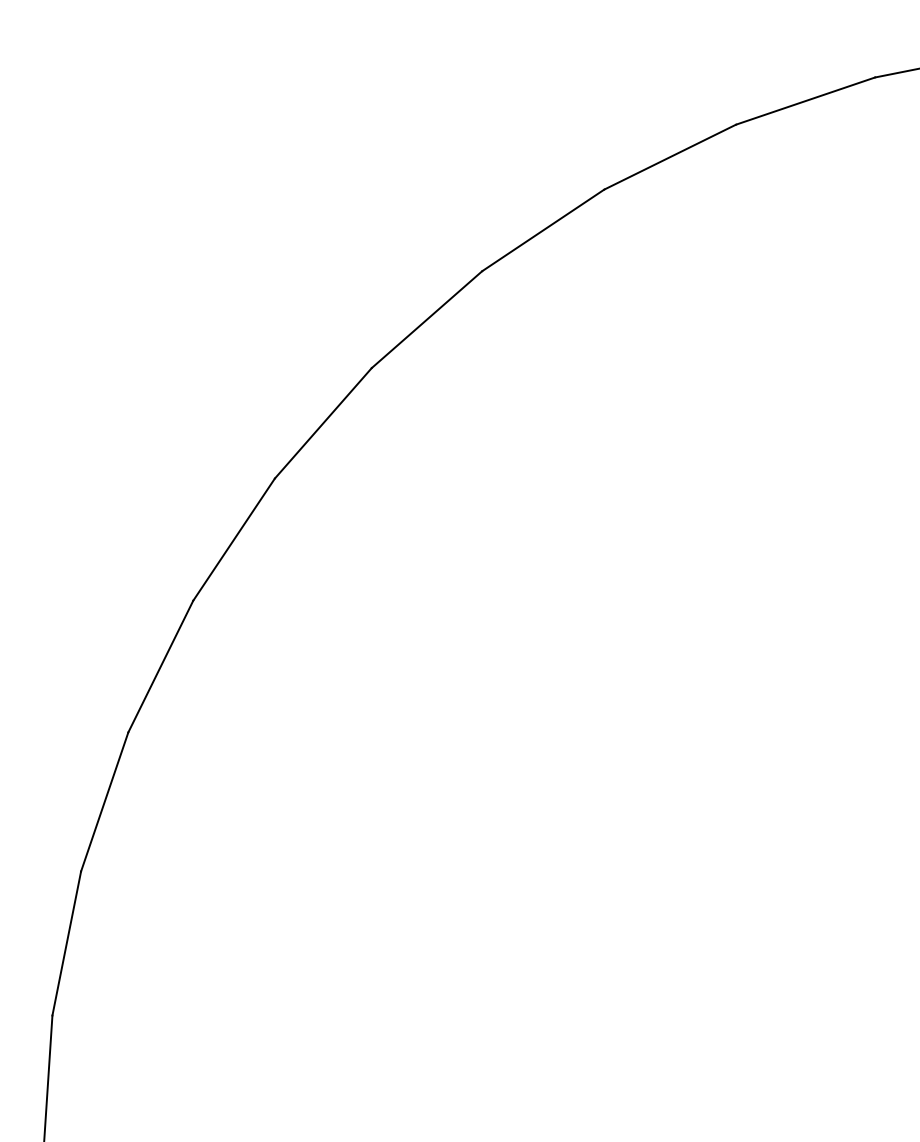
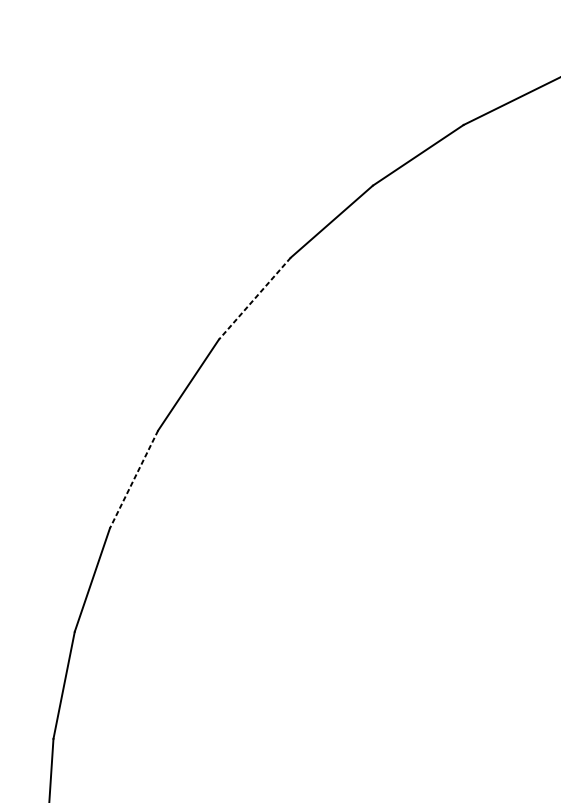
line: (322, 423) -> (254, 298), solid -> dashed
line: (160, 666) -> (133, 479), solid -> dashed

